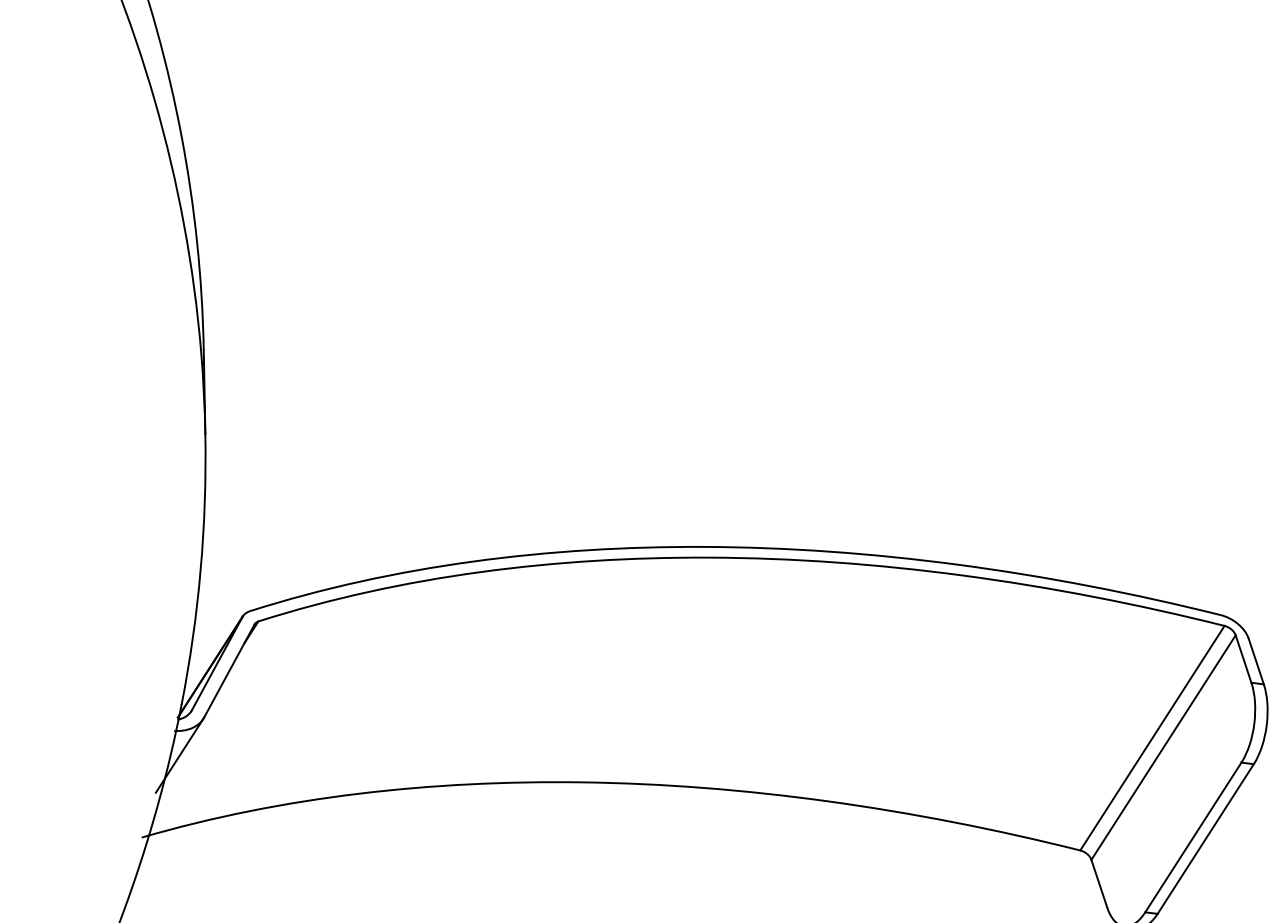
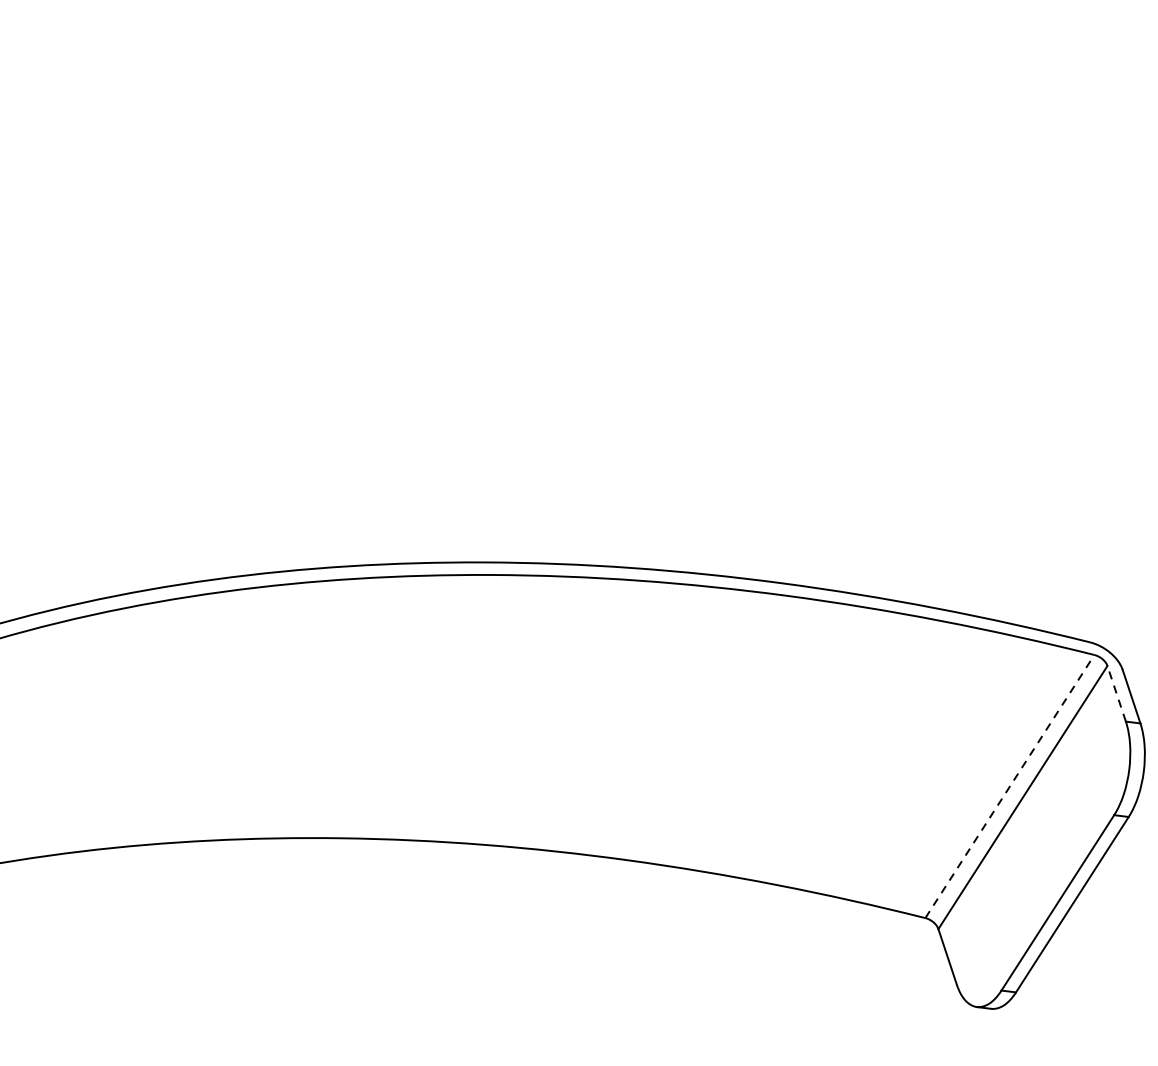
line: (1243, 658) -> (1116, 693), solid -> dashed
line: (1152, 737) -> (1009, 785), solid -> dashed

